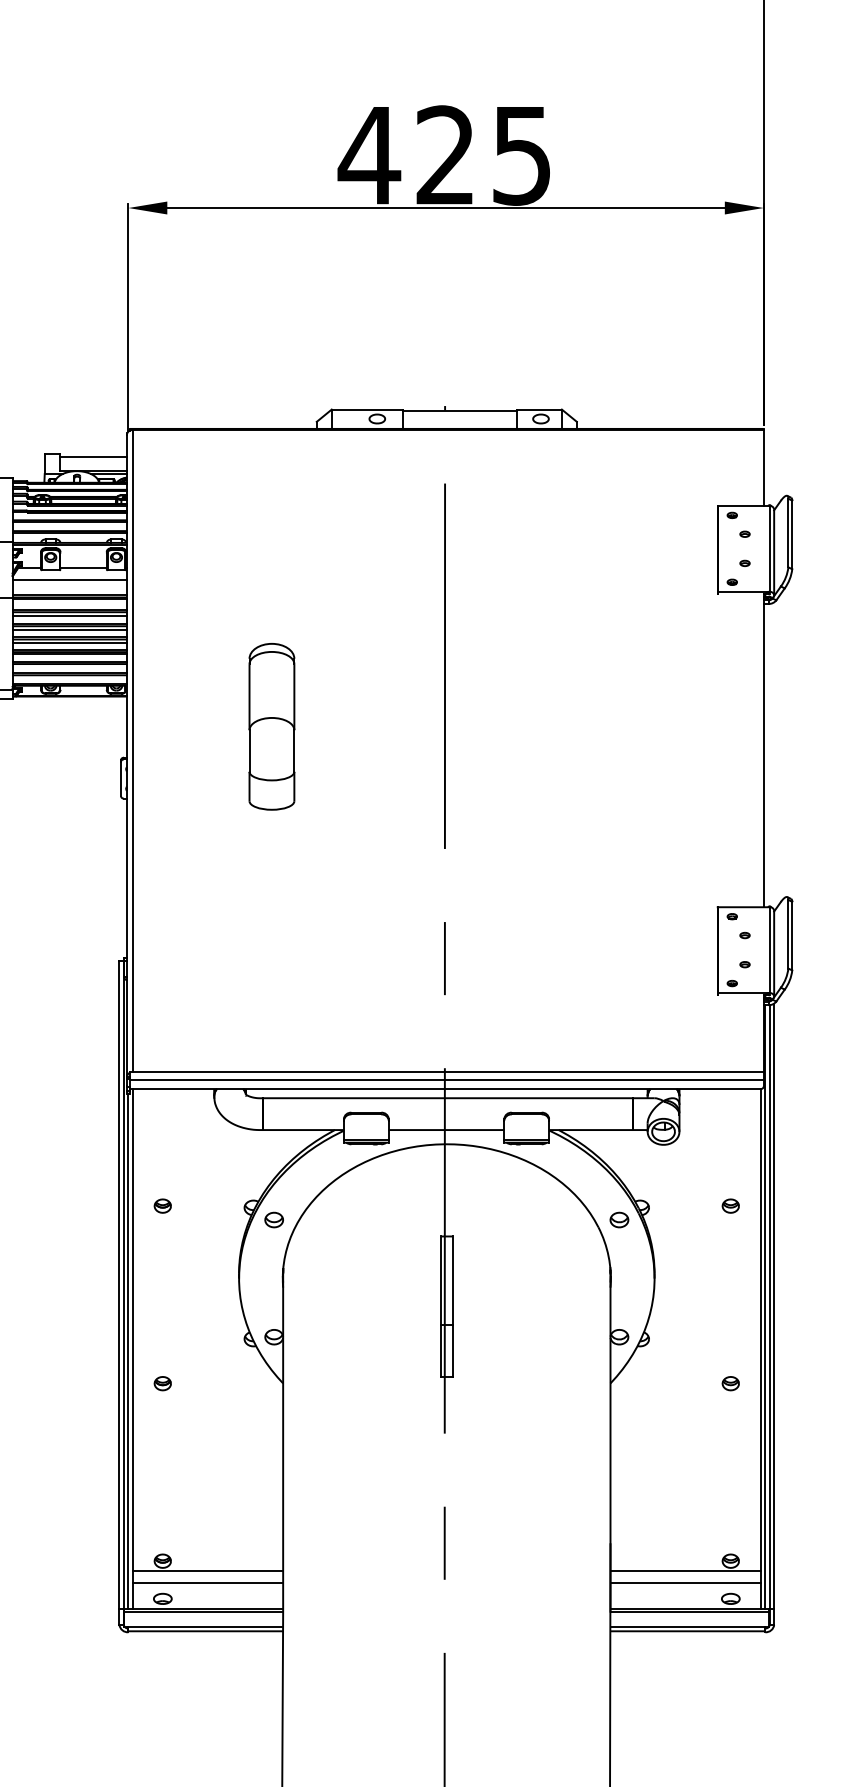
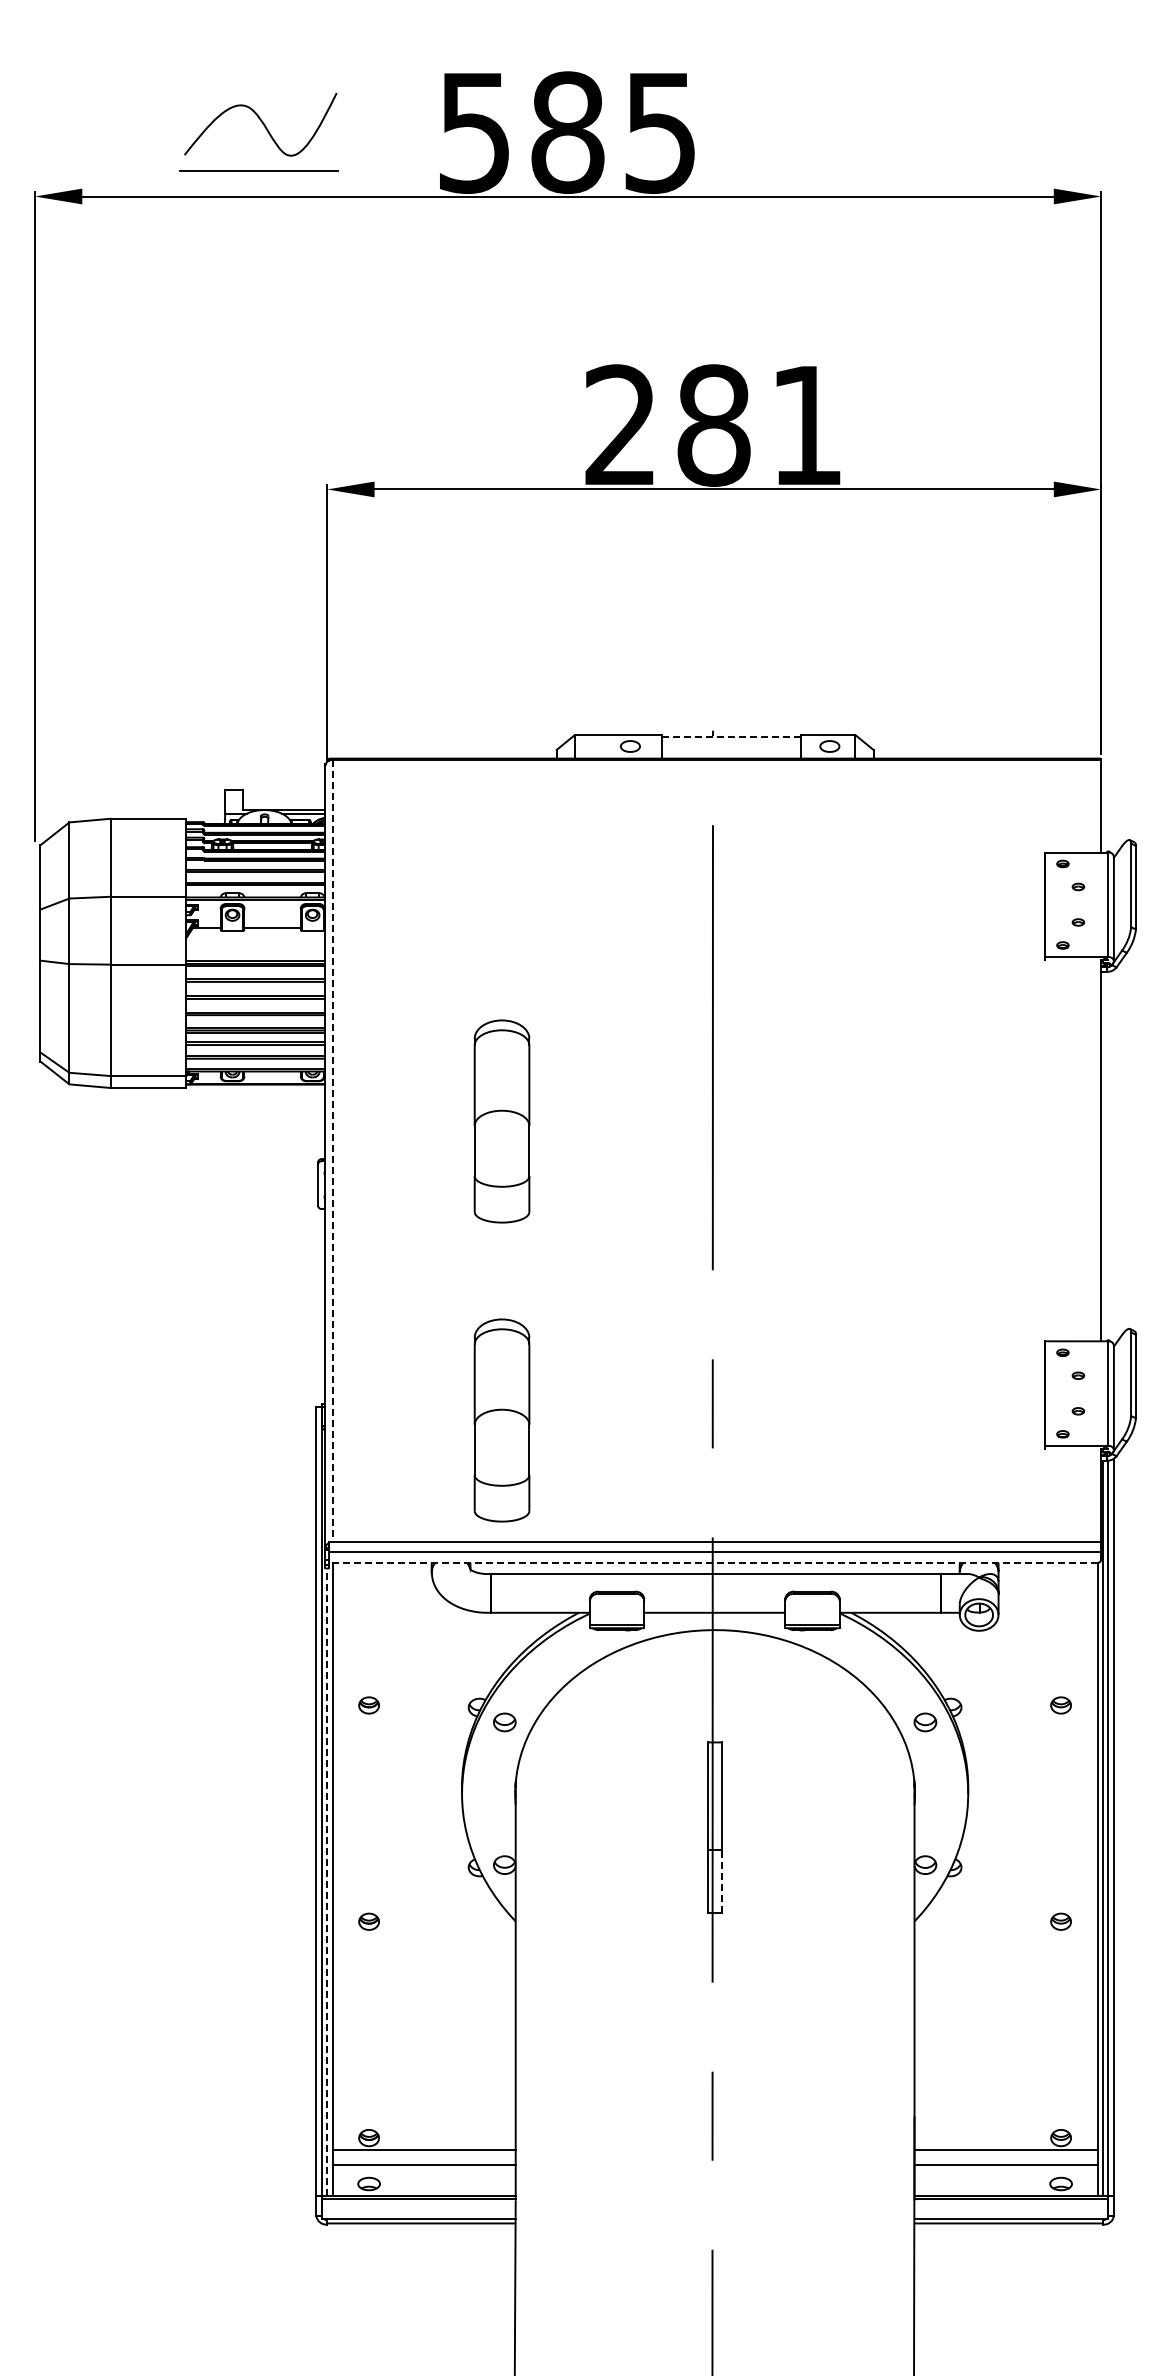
text: (443, 155) -> (711, 425), 425 -> 281
line: (461, 410) -> (732, 736), solid -> dashed
line: (93, 456) -> (284, 792), removed
line: (69, 580) -> (255, 943), removed
line: (69, 615) -> (255, 985), removed
line: (69, 629) -> (255, 1003), removed
line: (69, 643) -> (255, 1019), removed
line: (132, 751) -> (332, 1151), solid -> dashed
part: (271, 972) -> (501, 1420), added
line: (444, 1088) -> (712, 1562), solid -> dashed
line: (452, 1350) -> (722, 1881), solid -> dashed
line: (128, 1351) -> (327, 1882), solid -> dashed

